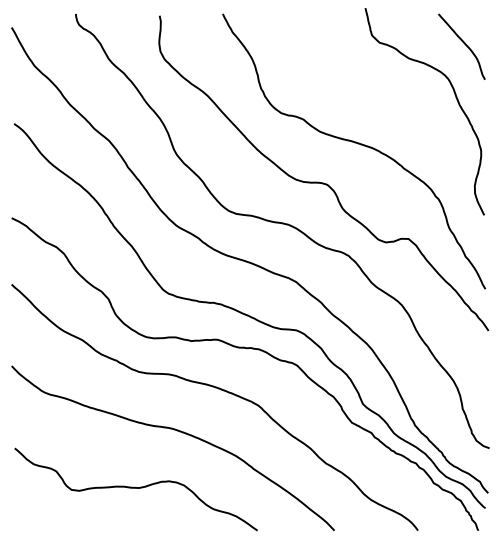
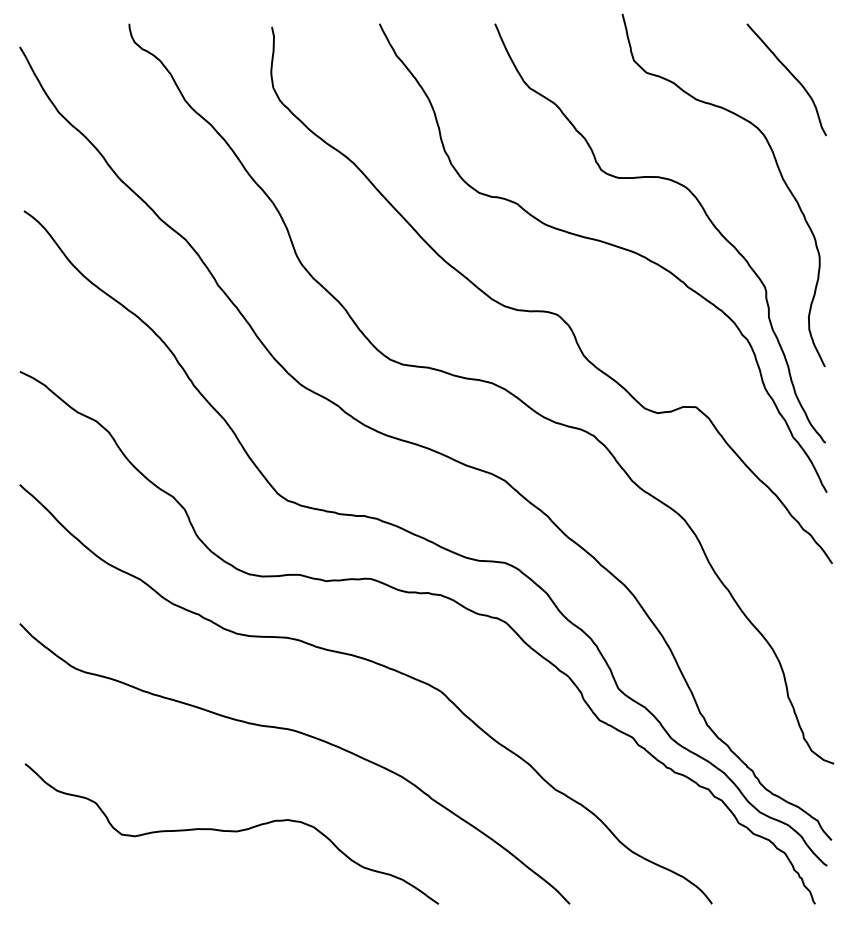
curve: (412, 124) -> (702, 212), added

